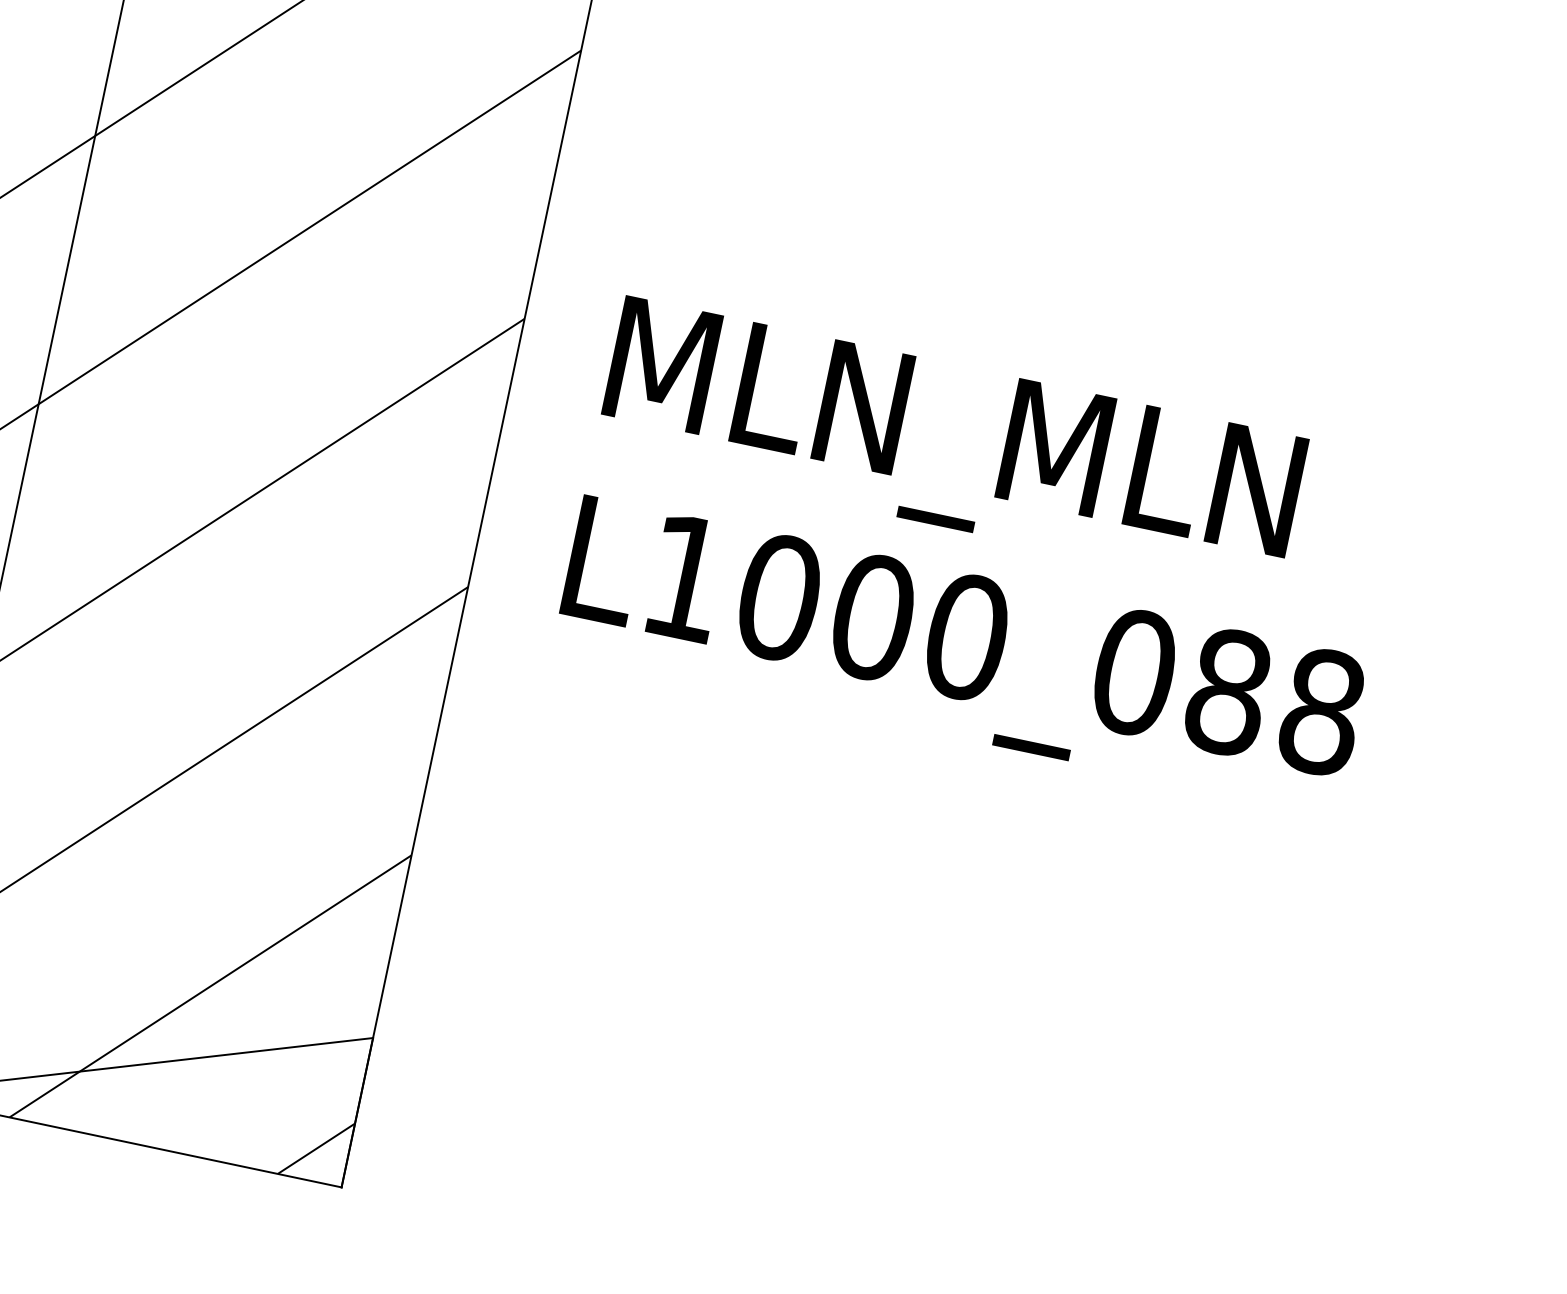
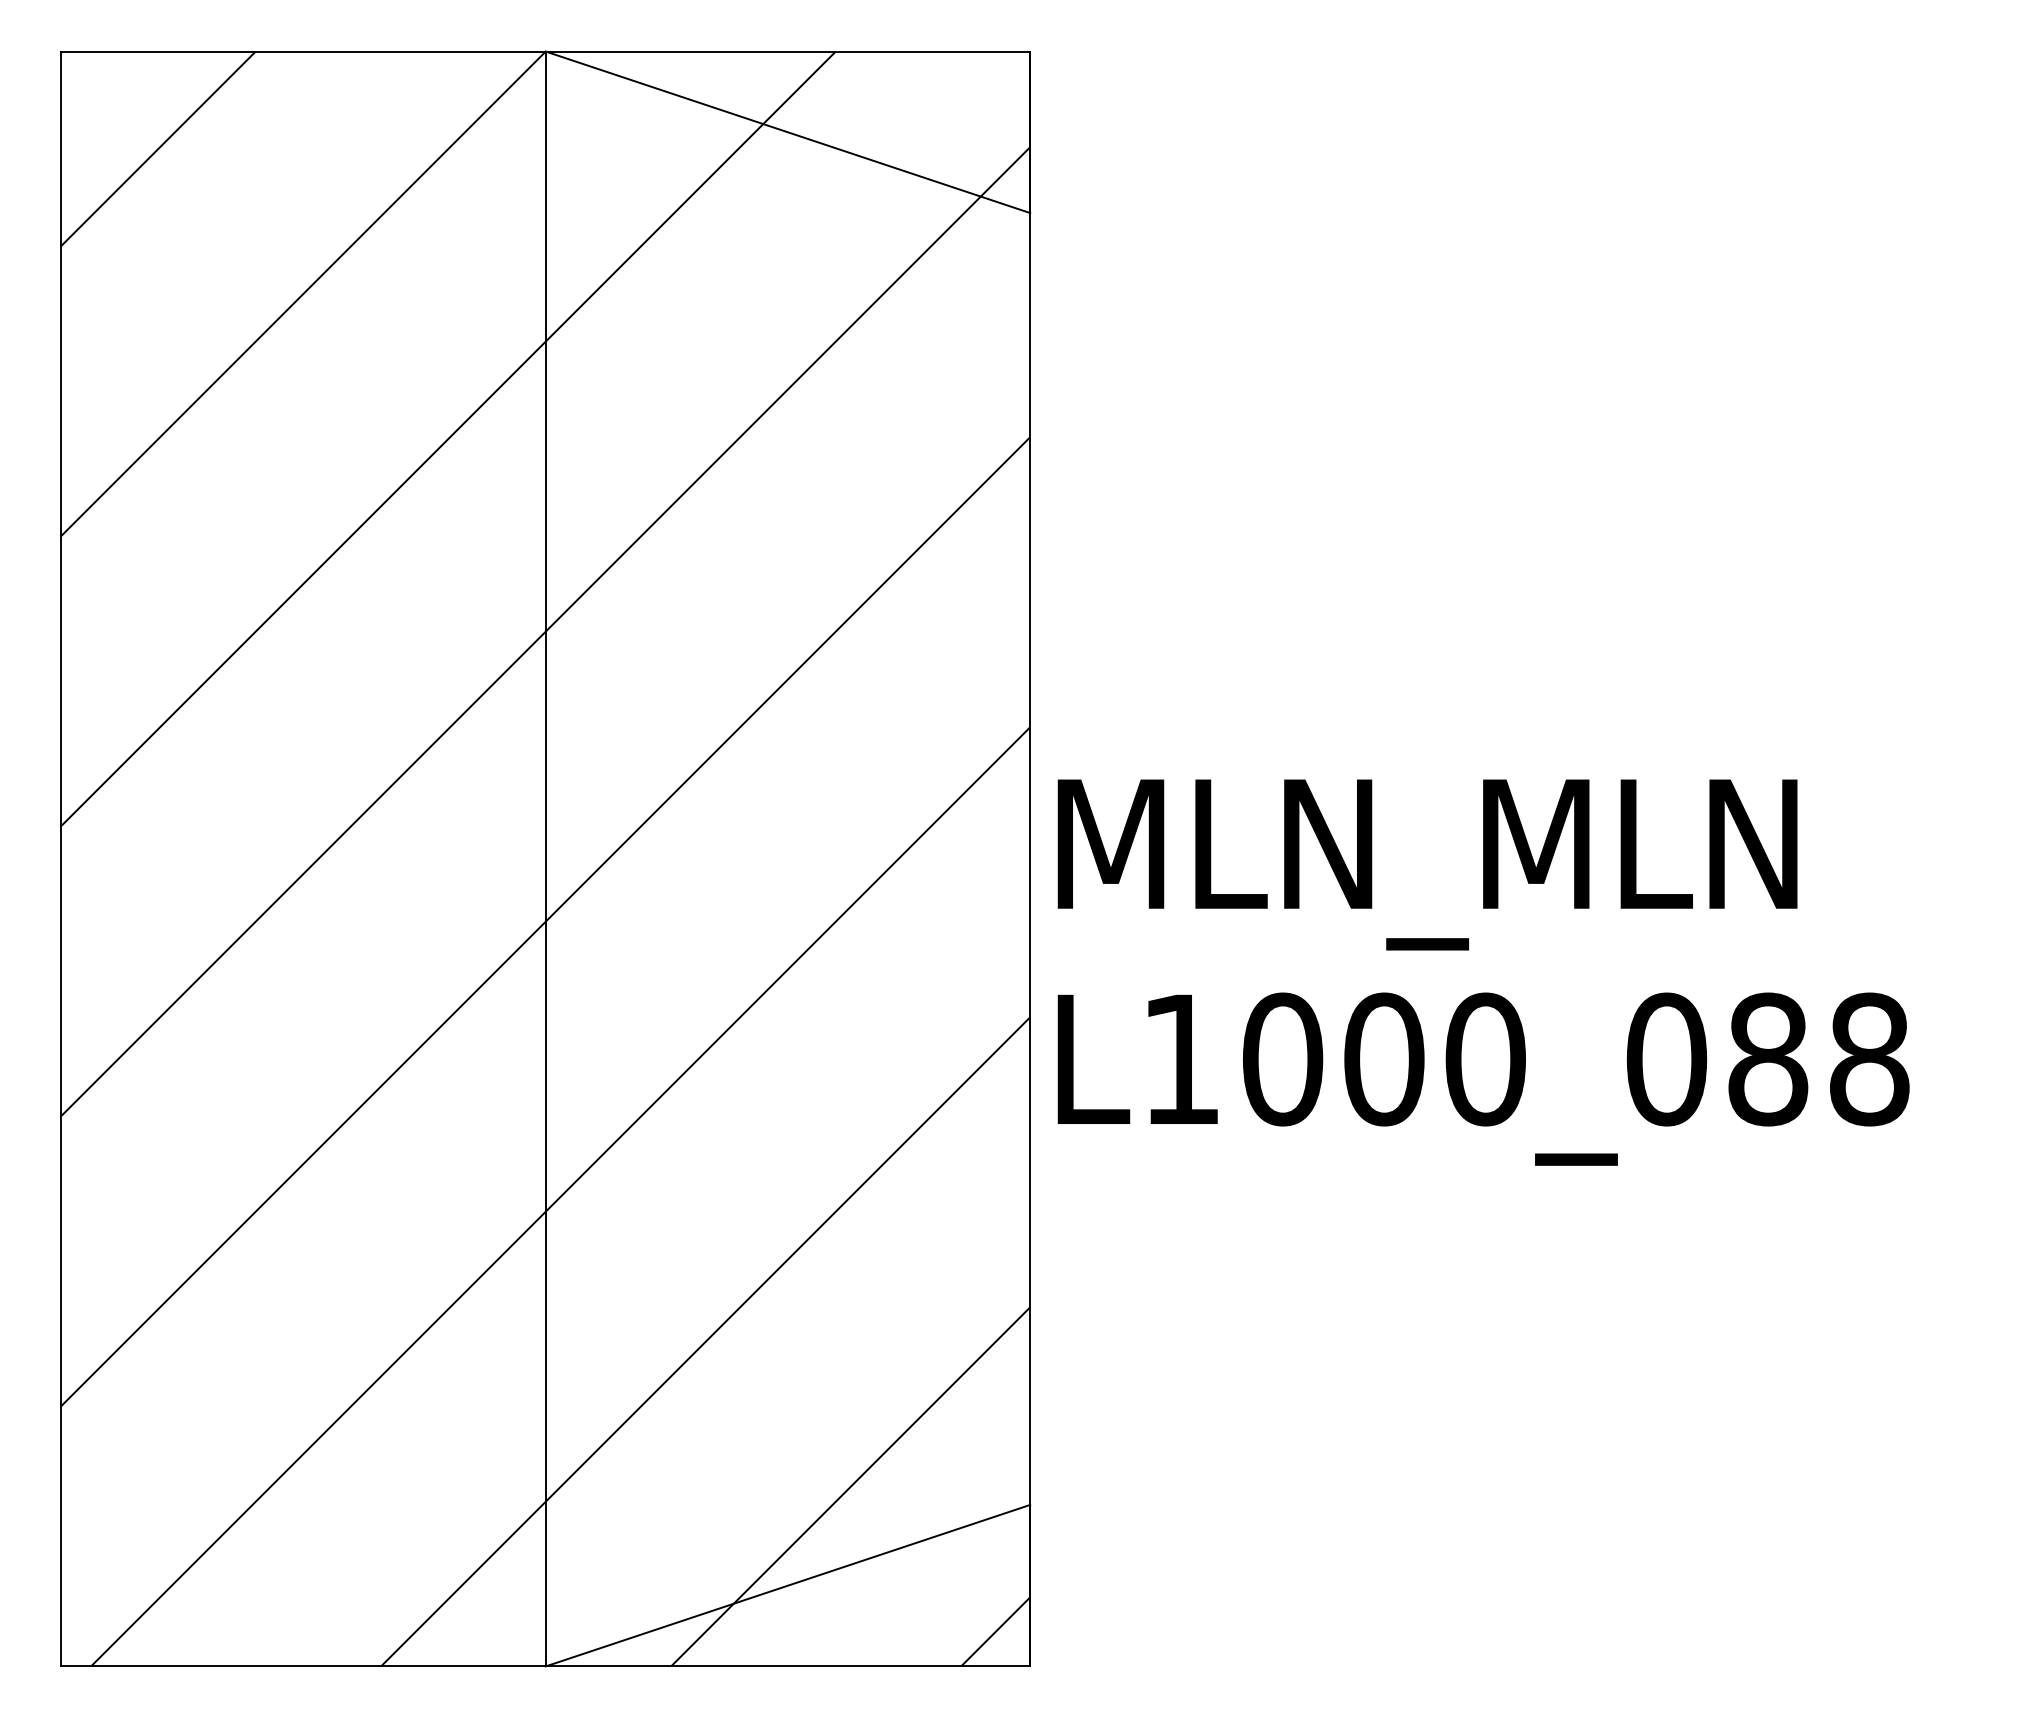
text: (981, 556) -> (1483, 972), moved

